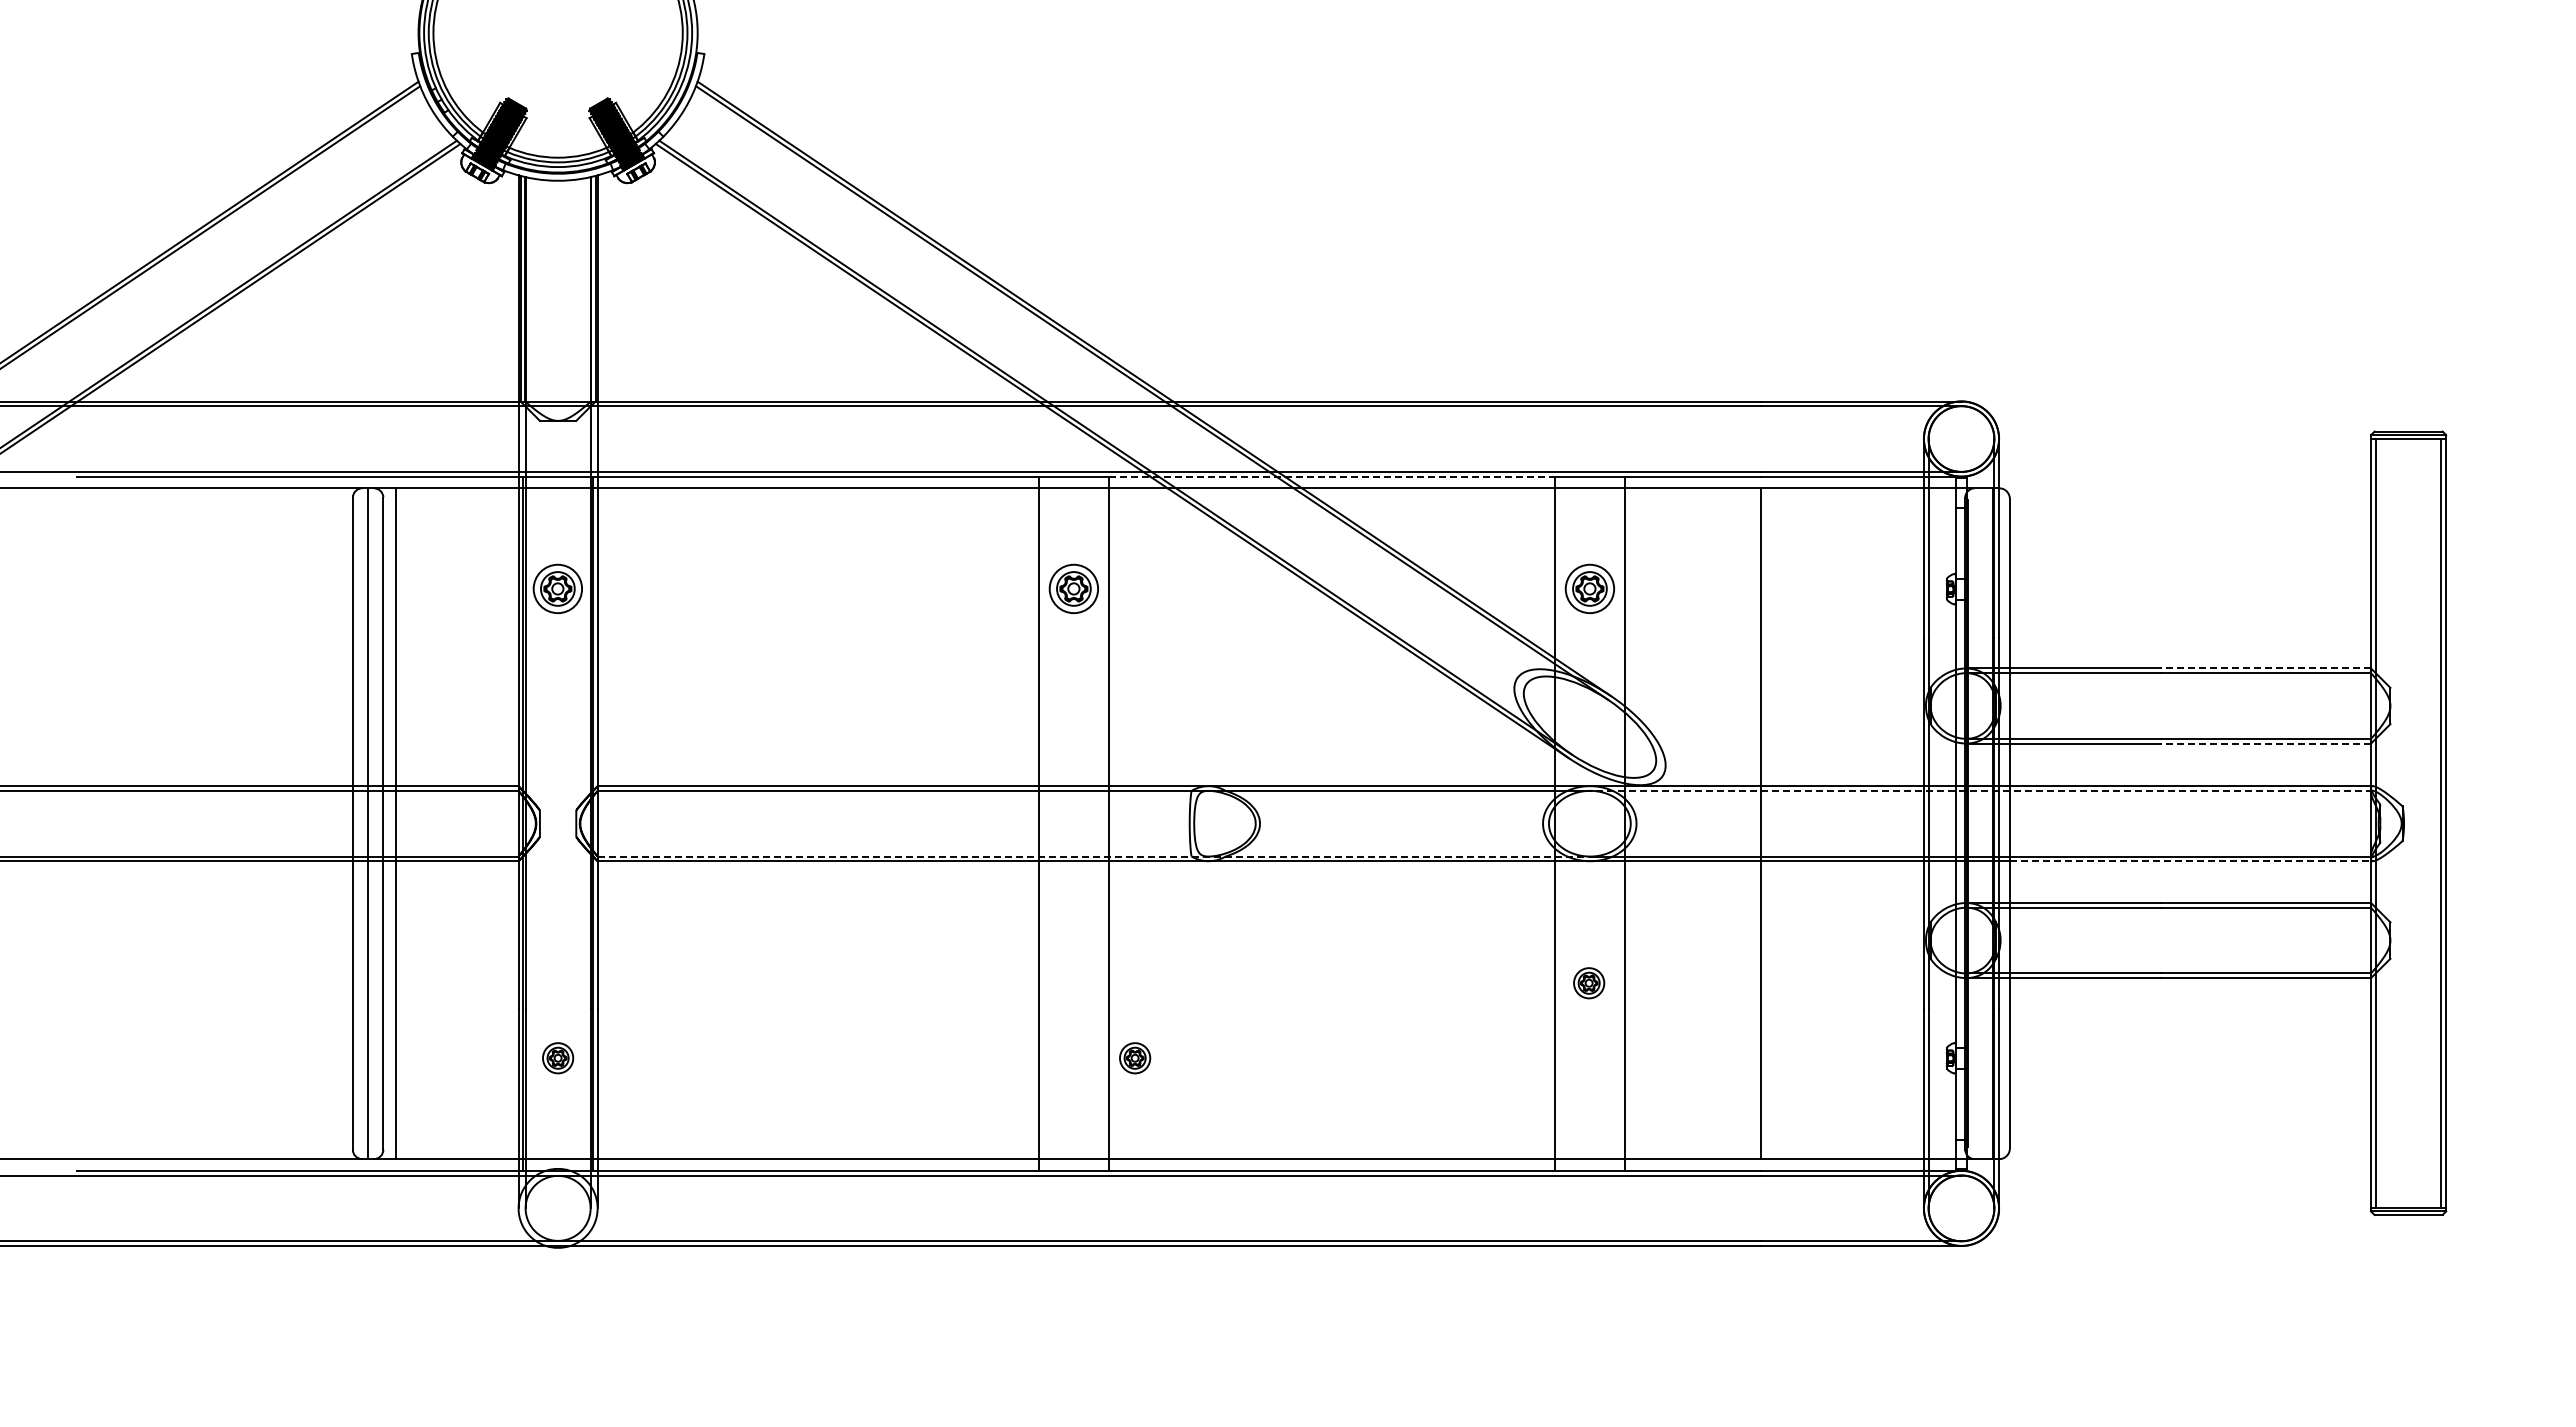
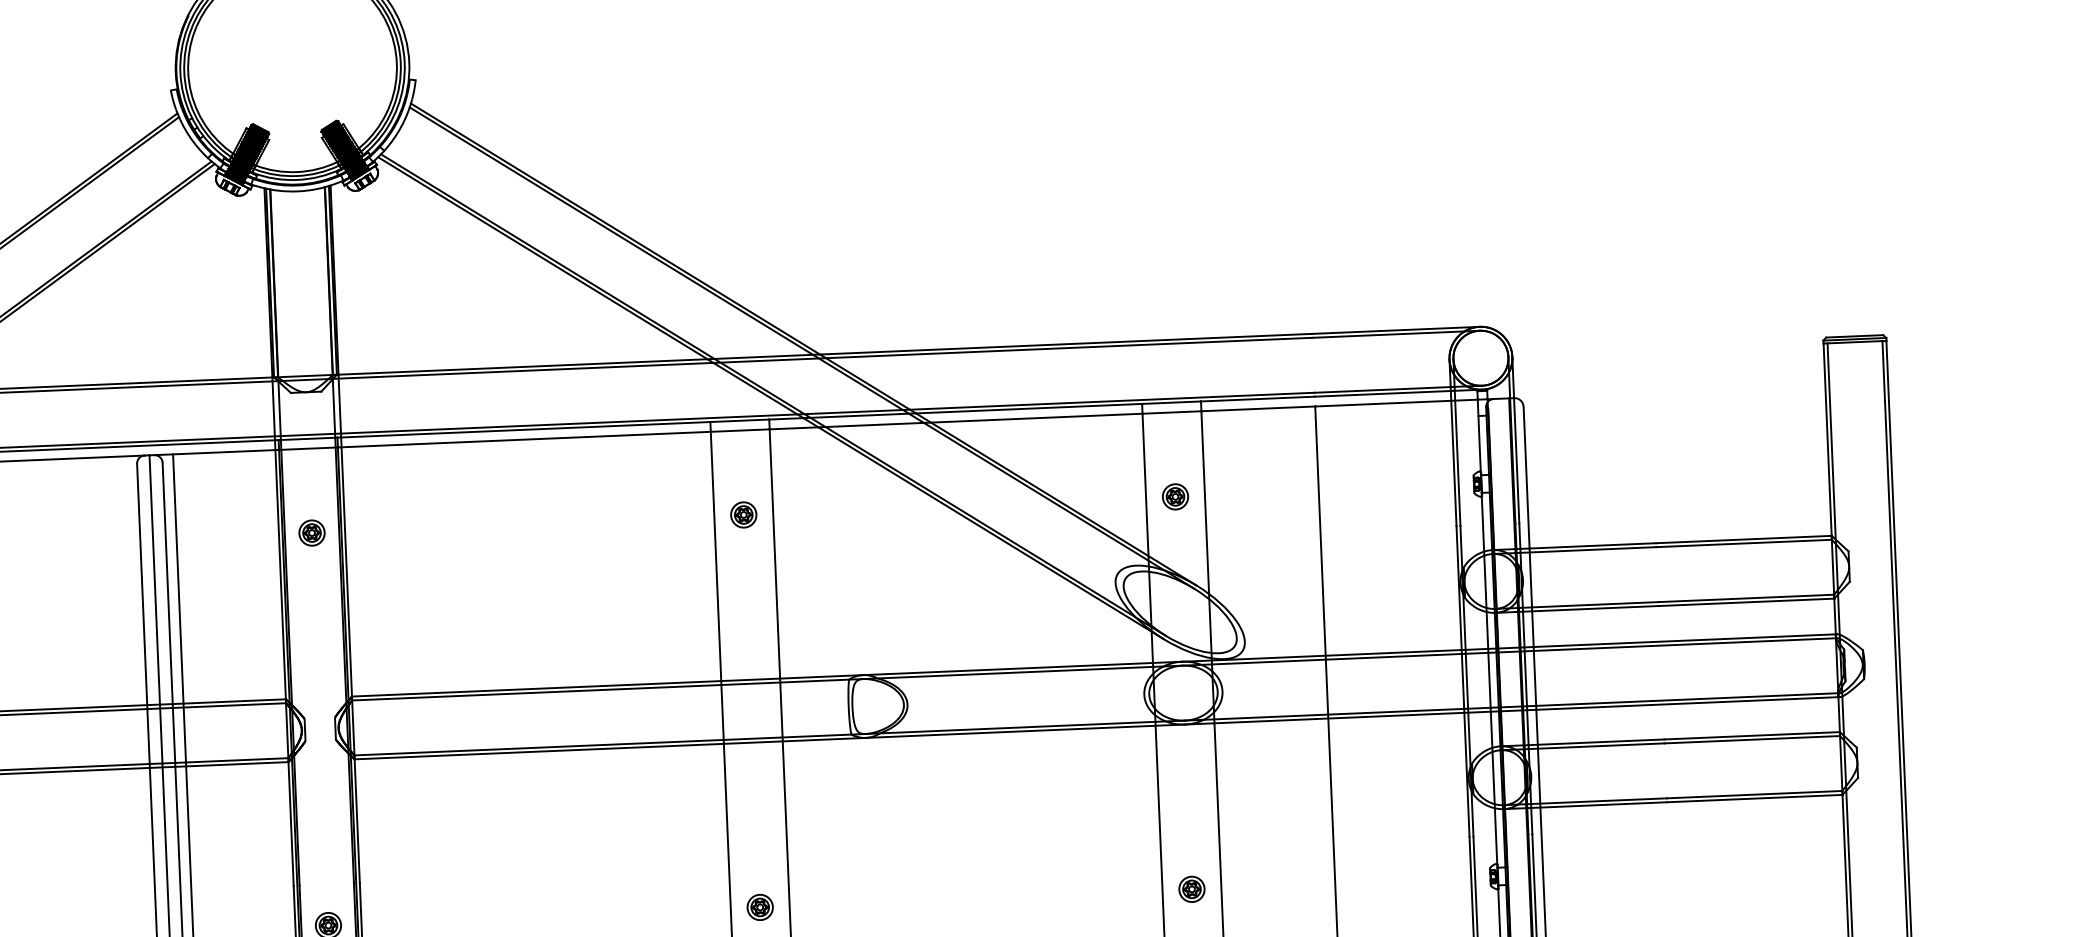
line: (1332, 476) -> (955, 411), dashed -> solid
part: (558, 589) -> (312, 533), size x0.62
part: (1074, 589) -> (744, 515), size x0.62
part: (1590, 589) -> (1175, 497), size x0.62
line: (2266, 668) -> (1744, 539), dashed -> solid
line: (2266, 743) -> (1746, 602), dashed -> solid
line: (1981, 790) -> (1509, 651), dashed -> solid
line: (1094, 856) -> (770, 737), dashed -> solid
line: (2190, 861) -> (1687, 703), dashed -> solid
part: (1589, 983) -> (1192, 889), moved
part: (1135, 1058) -> (760, 907), moved

